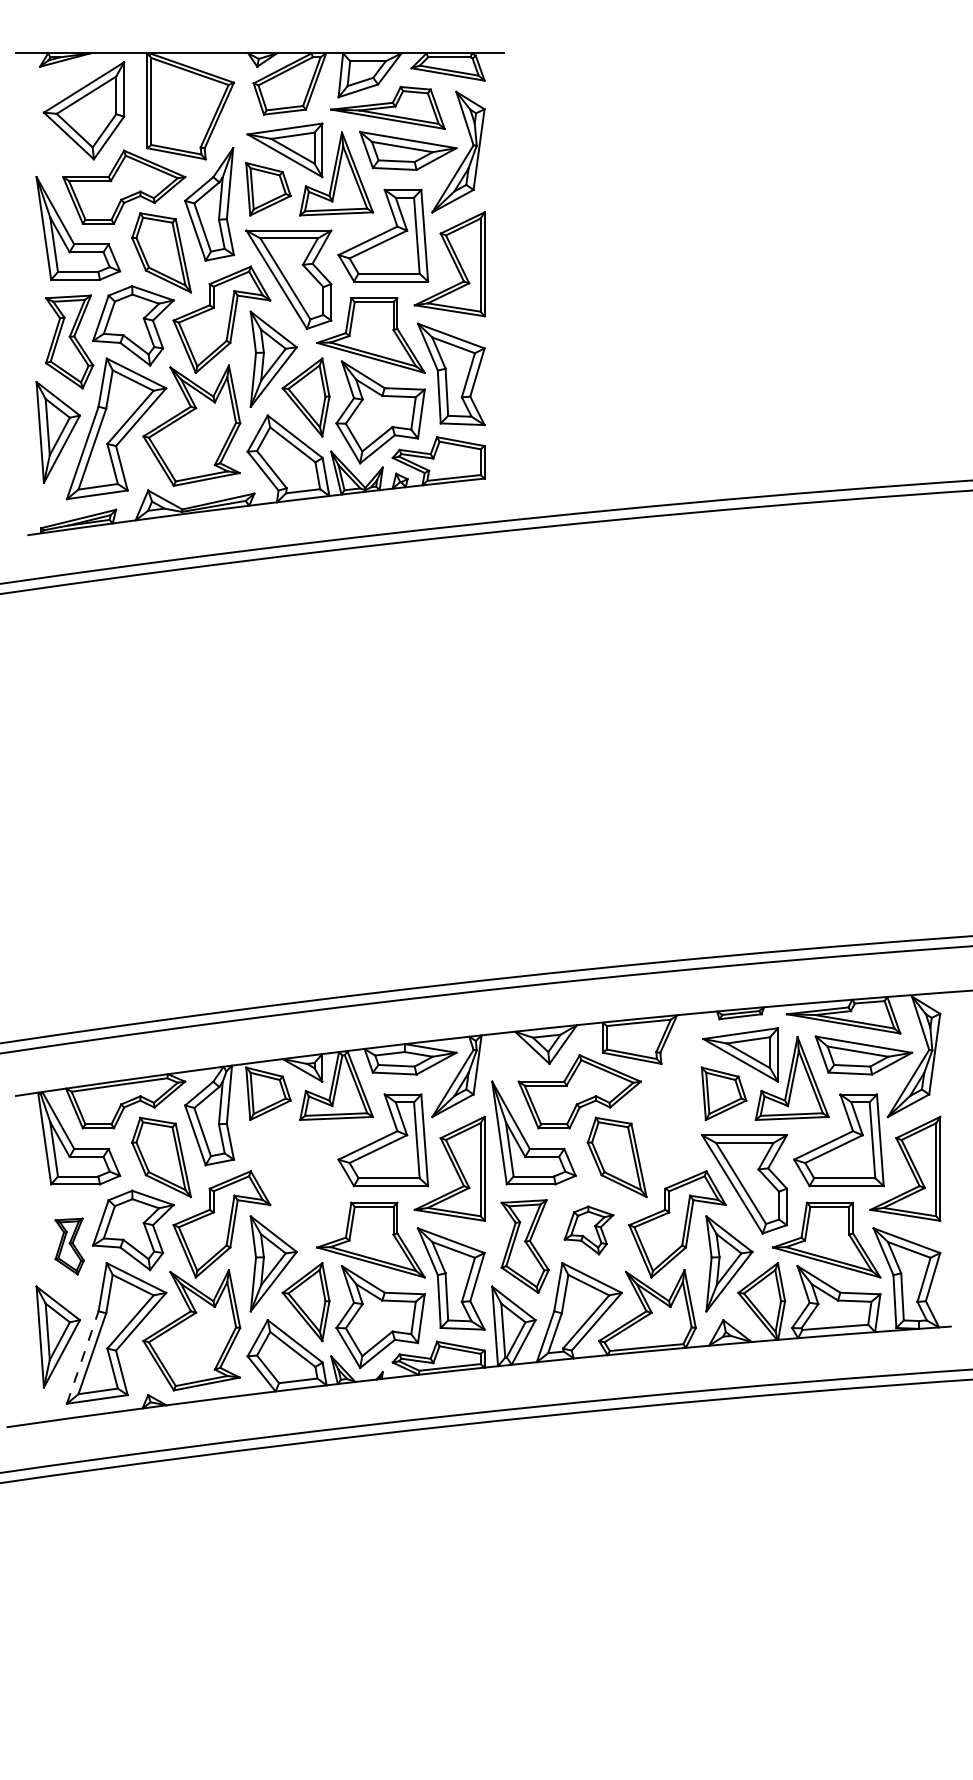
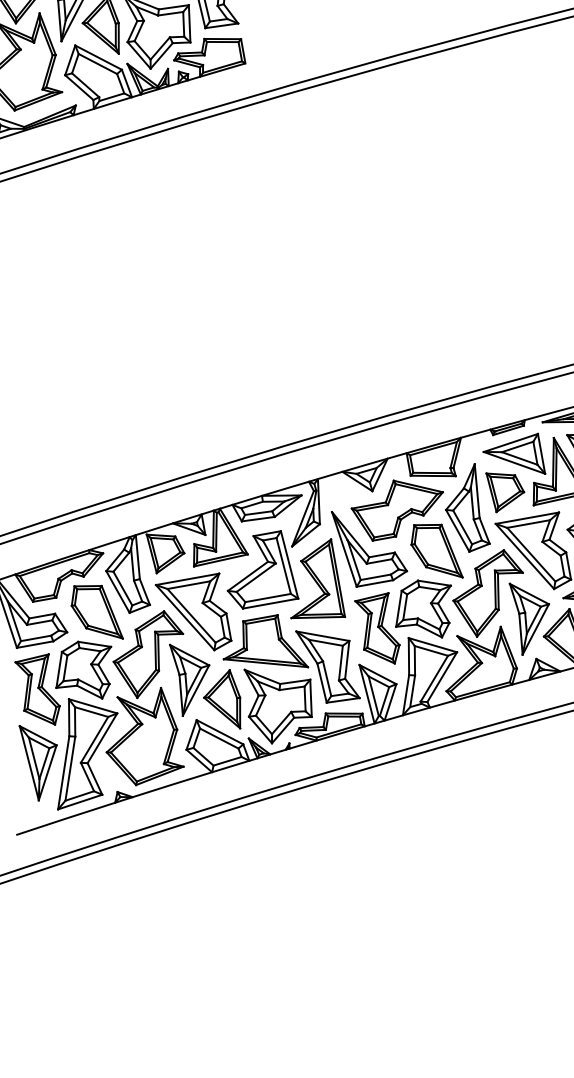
part: (664, 1108) -> (464, 509), added
part: (288, 1184) -> (193, 616), added
part: (588, 1230) -> (423, 610), size x1.67
part: (69, 1246) -> (38, 691), size x1.67
line: (82, 1357) -> (63, 772), dashed -> solid

